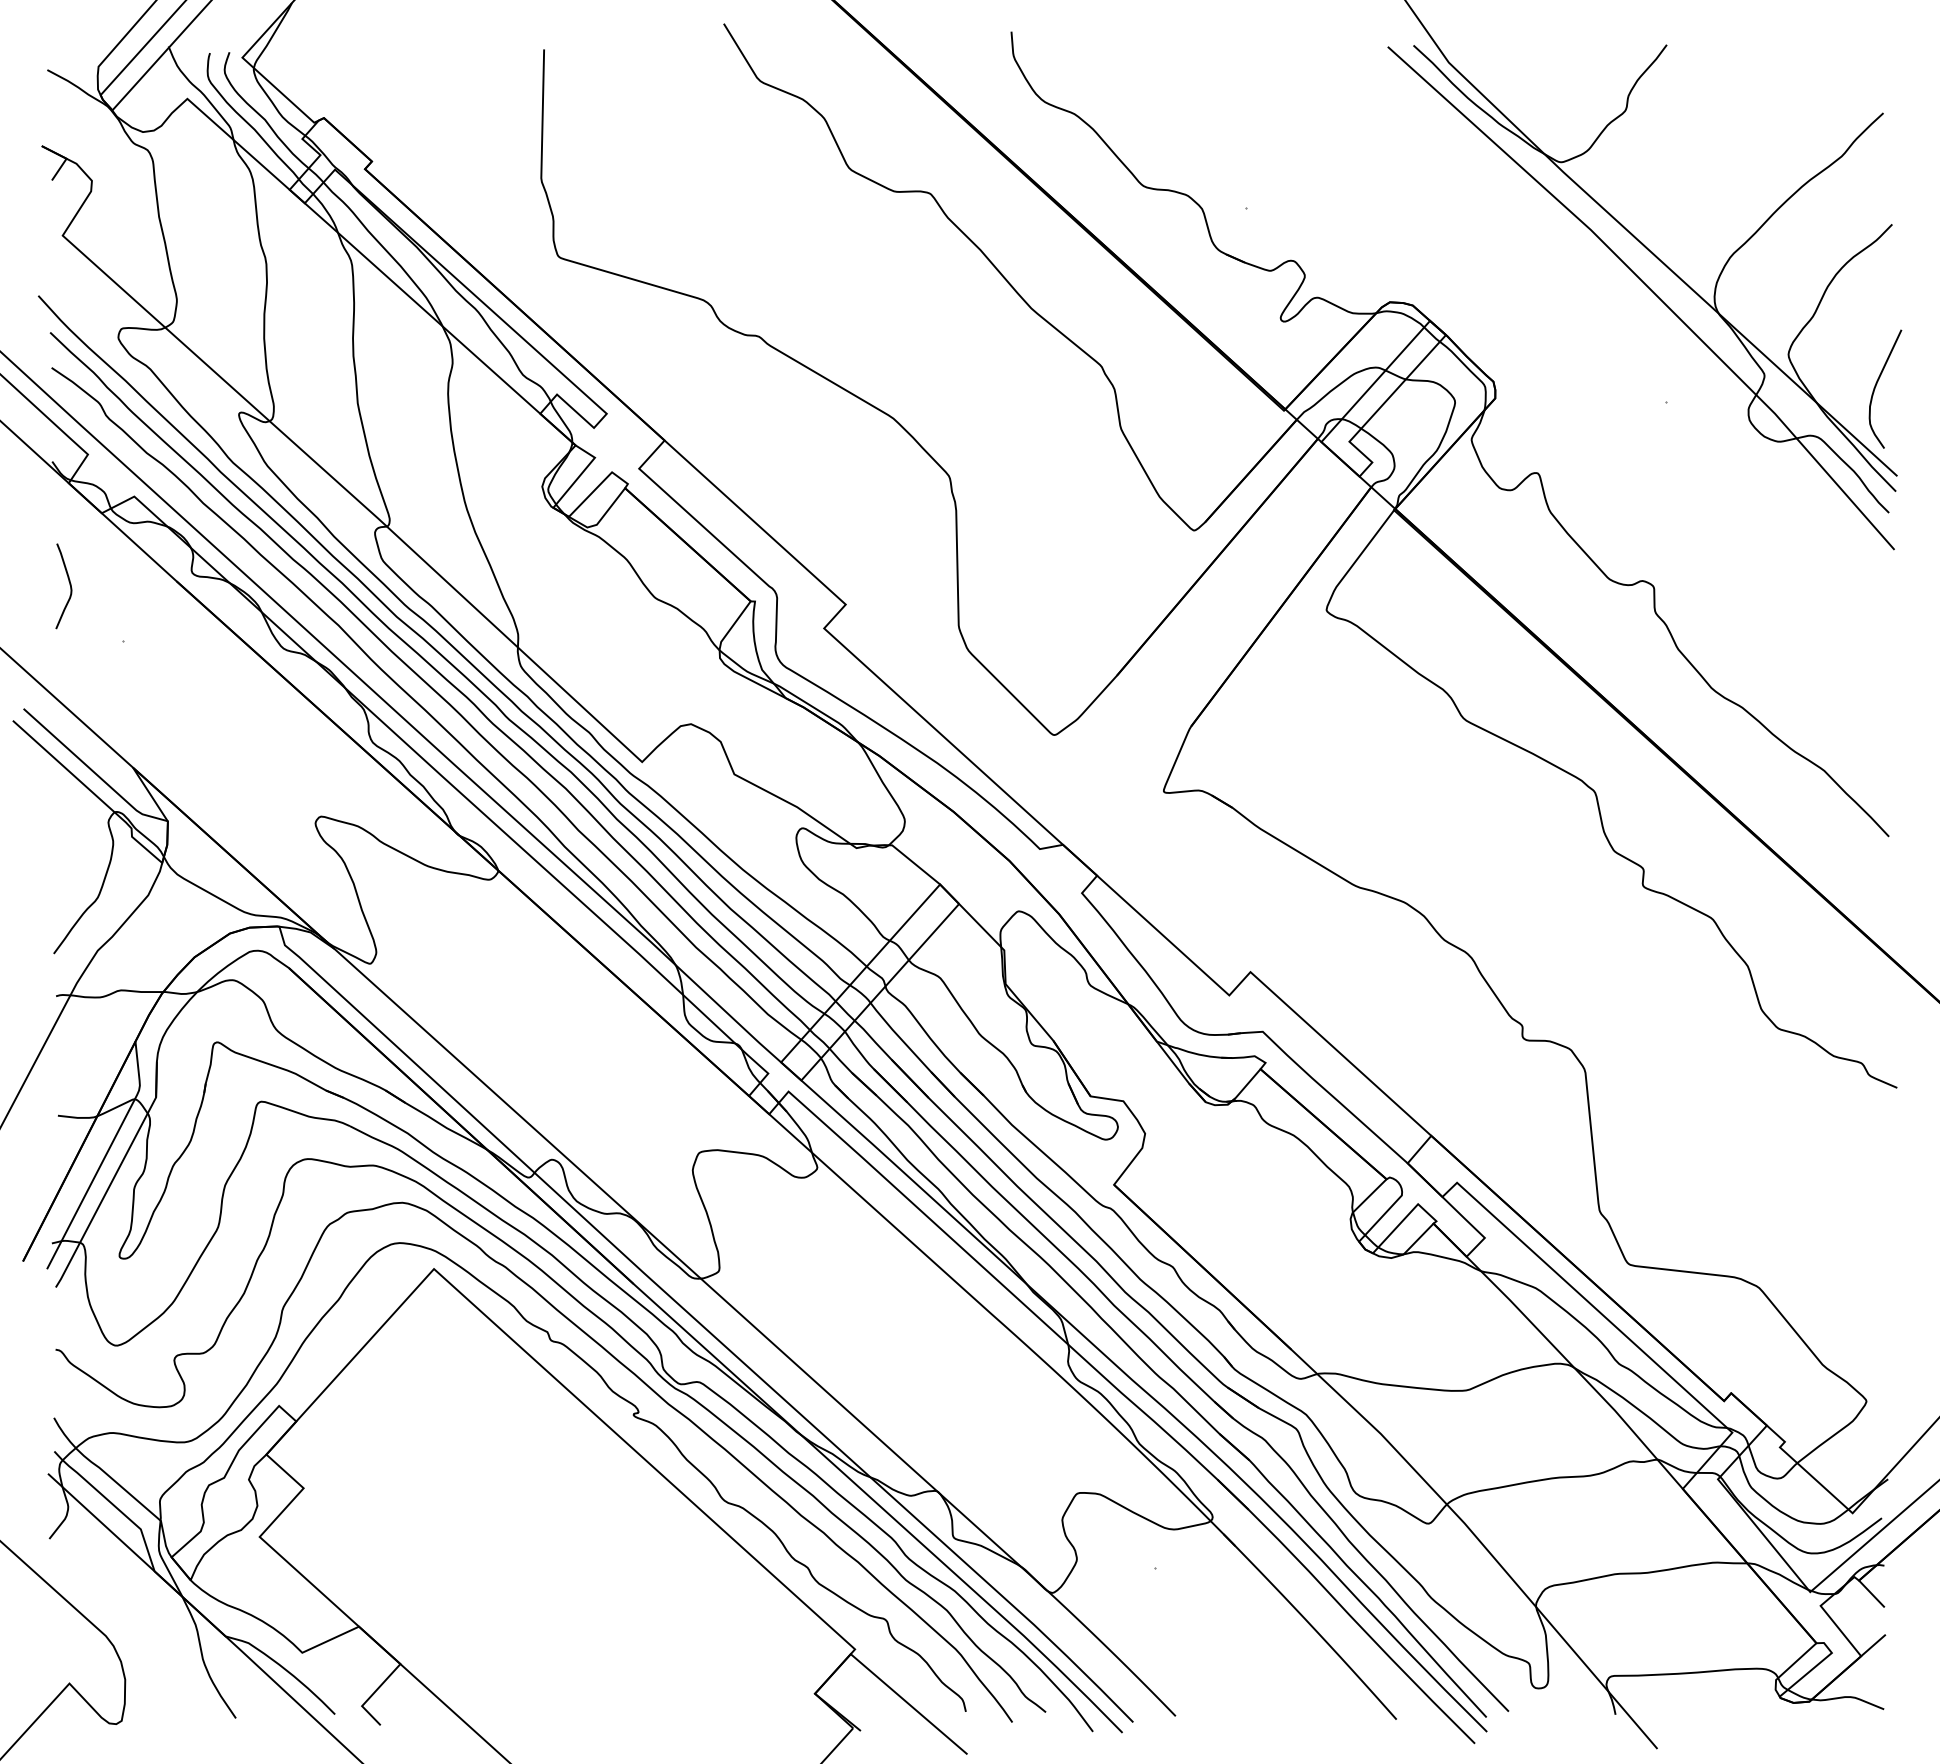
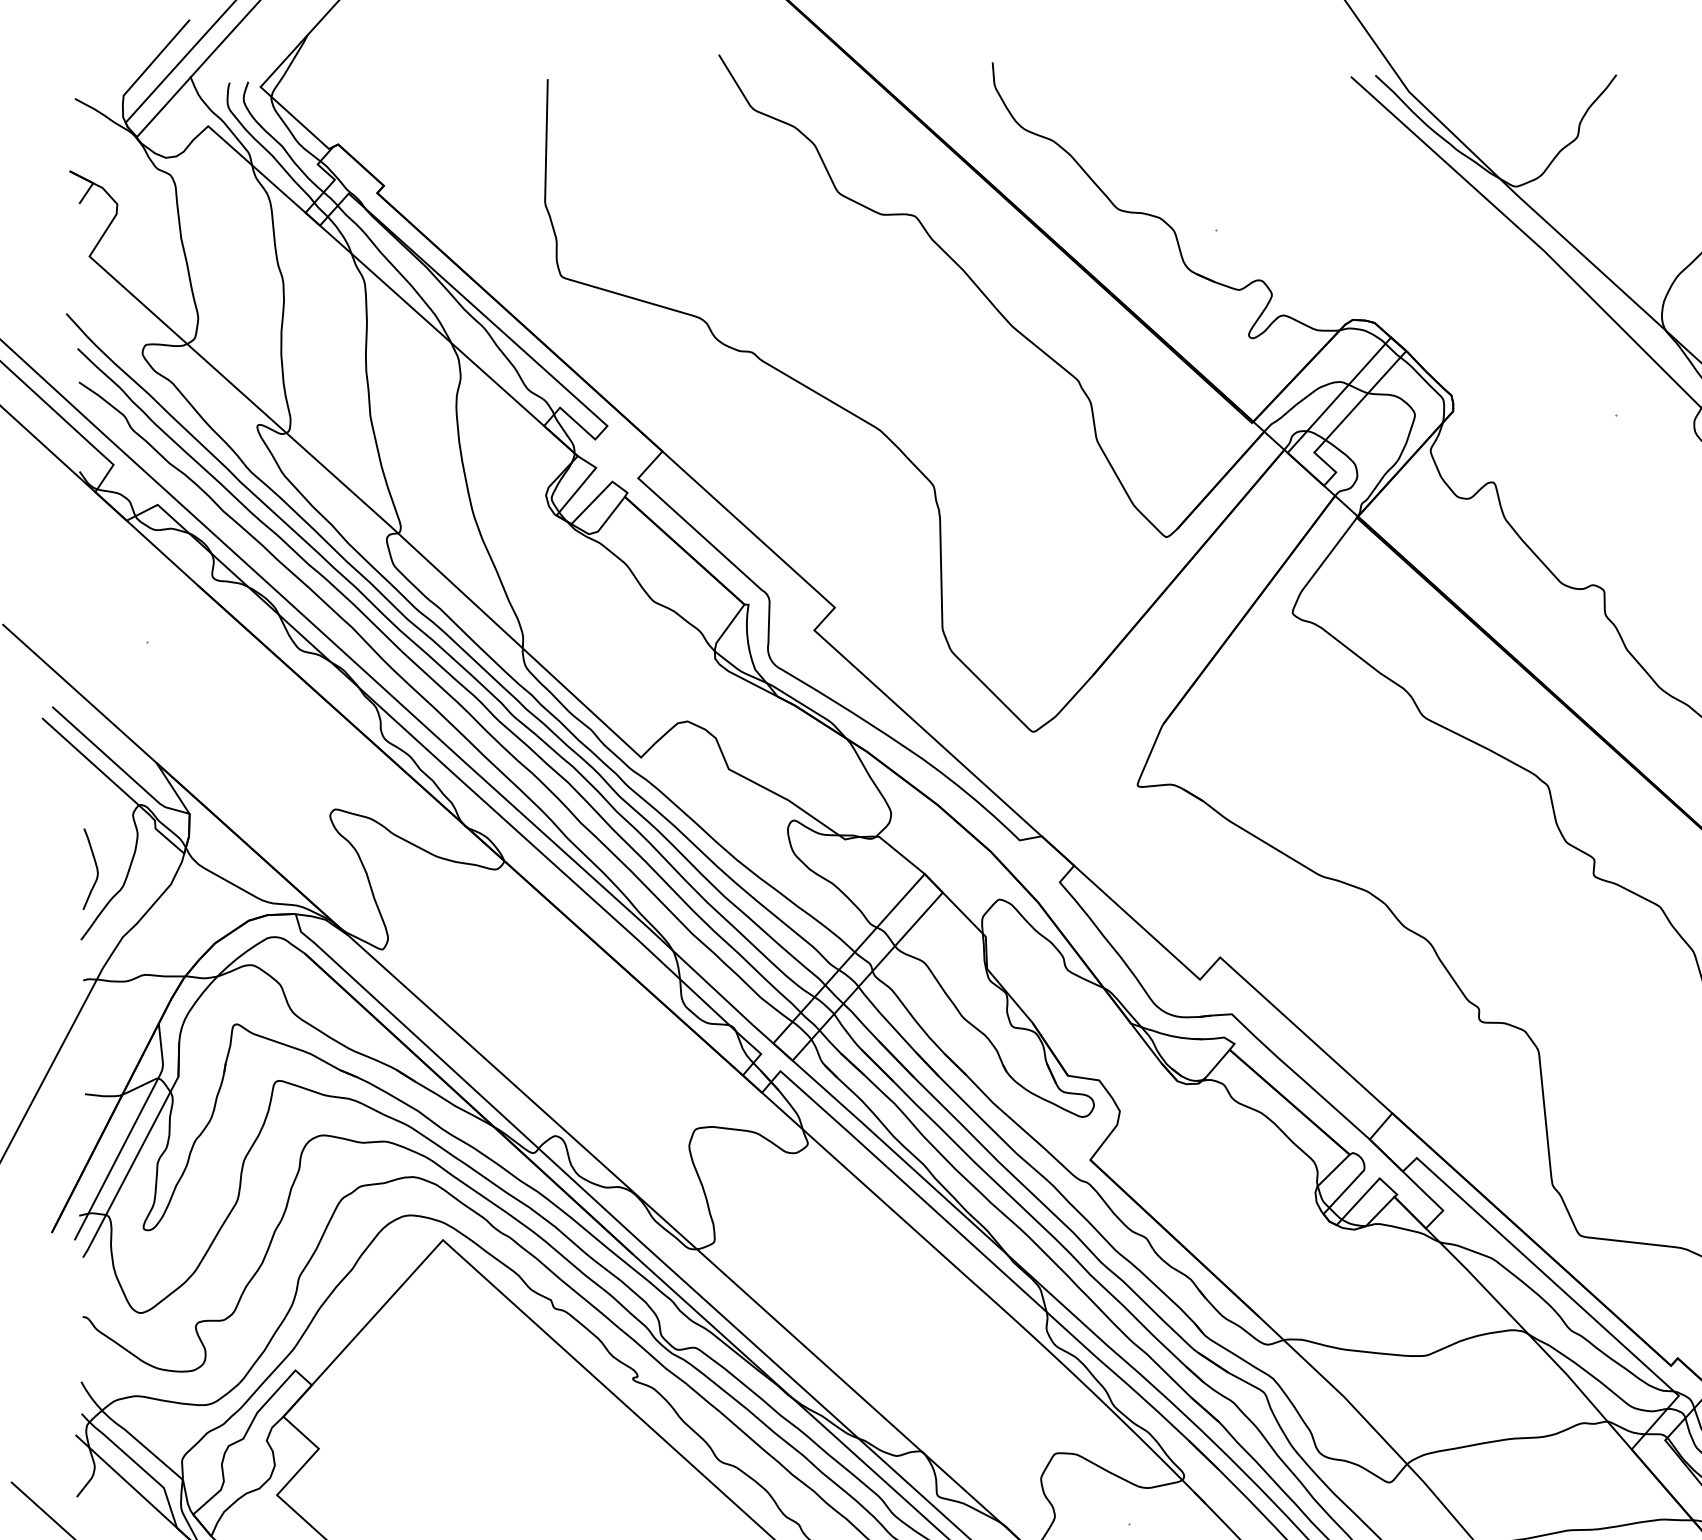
curve: (69, 585) -> (95, 868), moved

